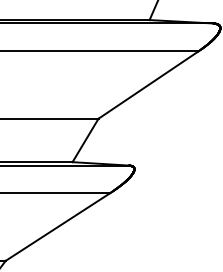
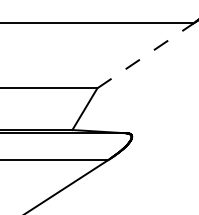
line: (148, 84) -> (145, 55), solid -> dashed

